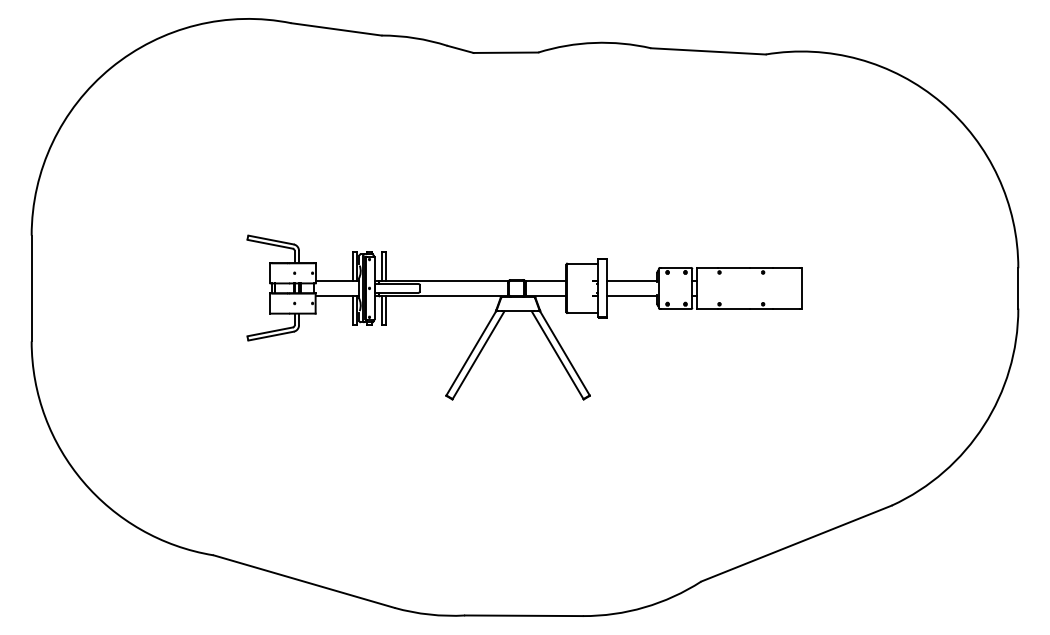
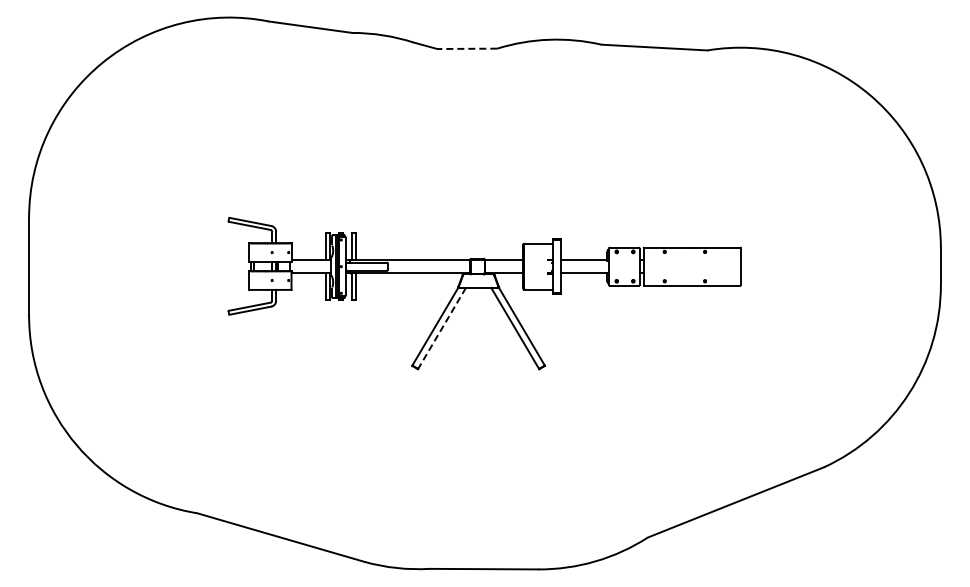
line: (506, 52) -> (467, 48), solid -> dashed
line: (477, 355) -> (441, 328), solid -> dashed

